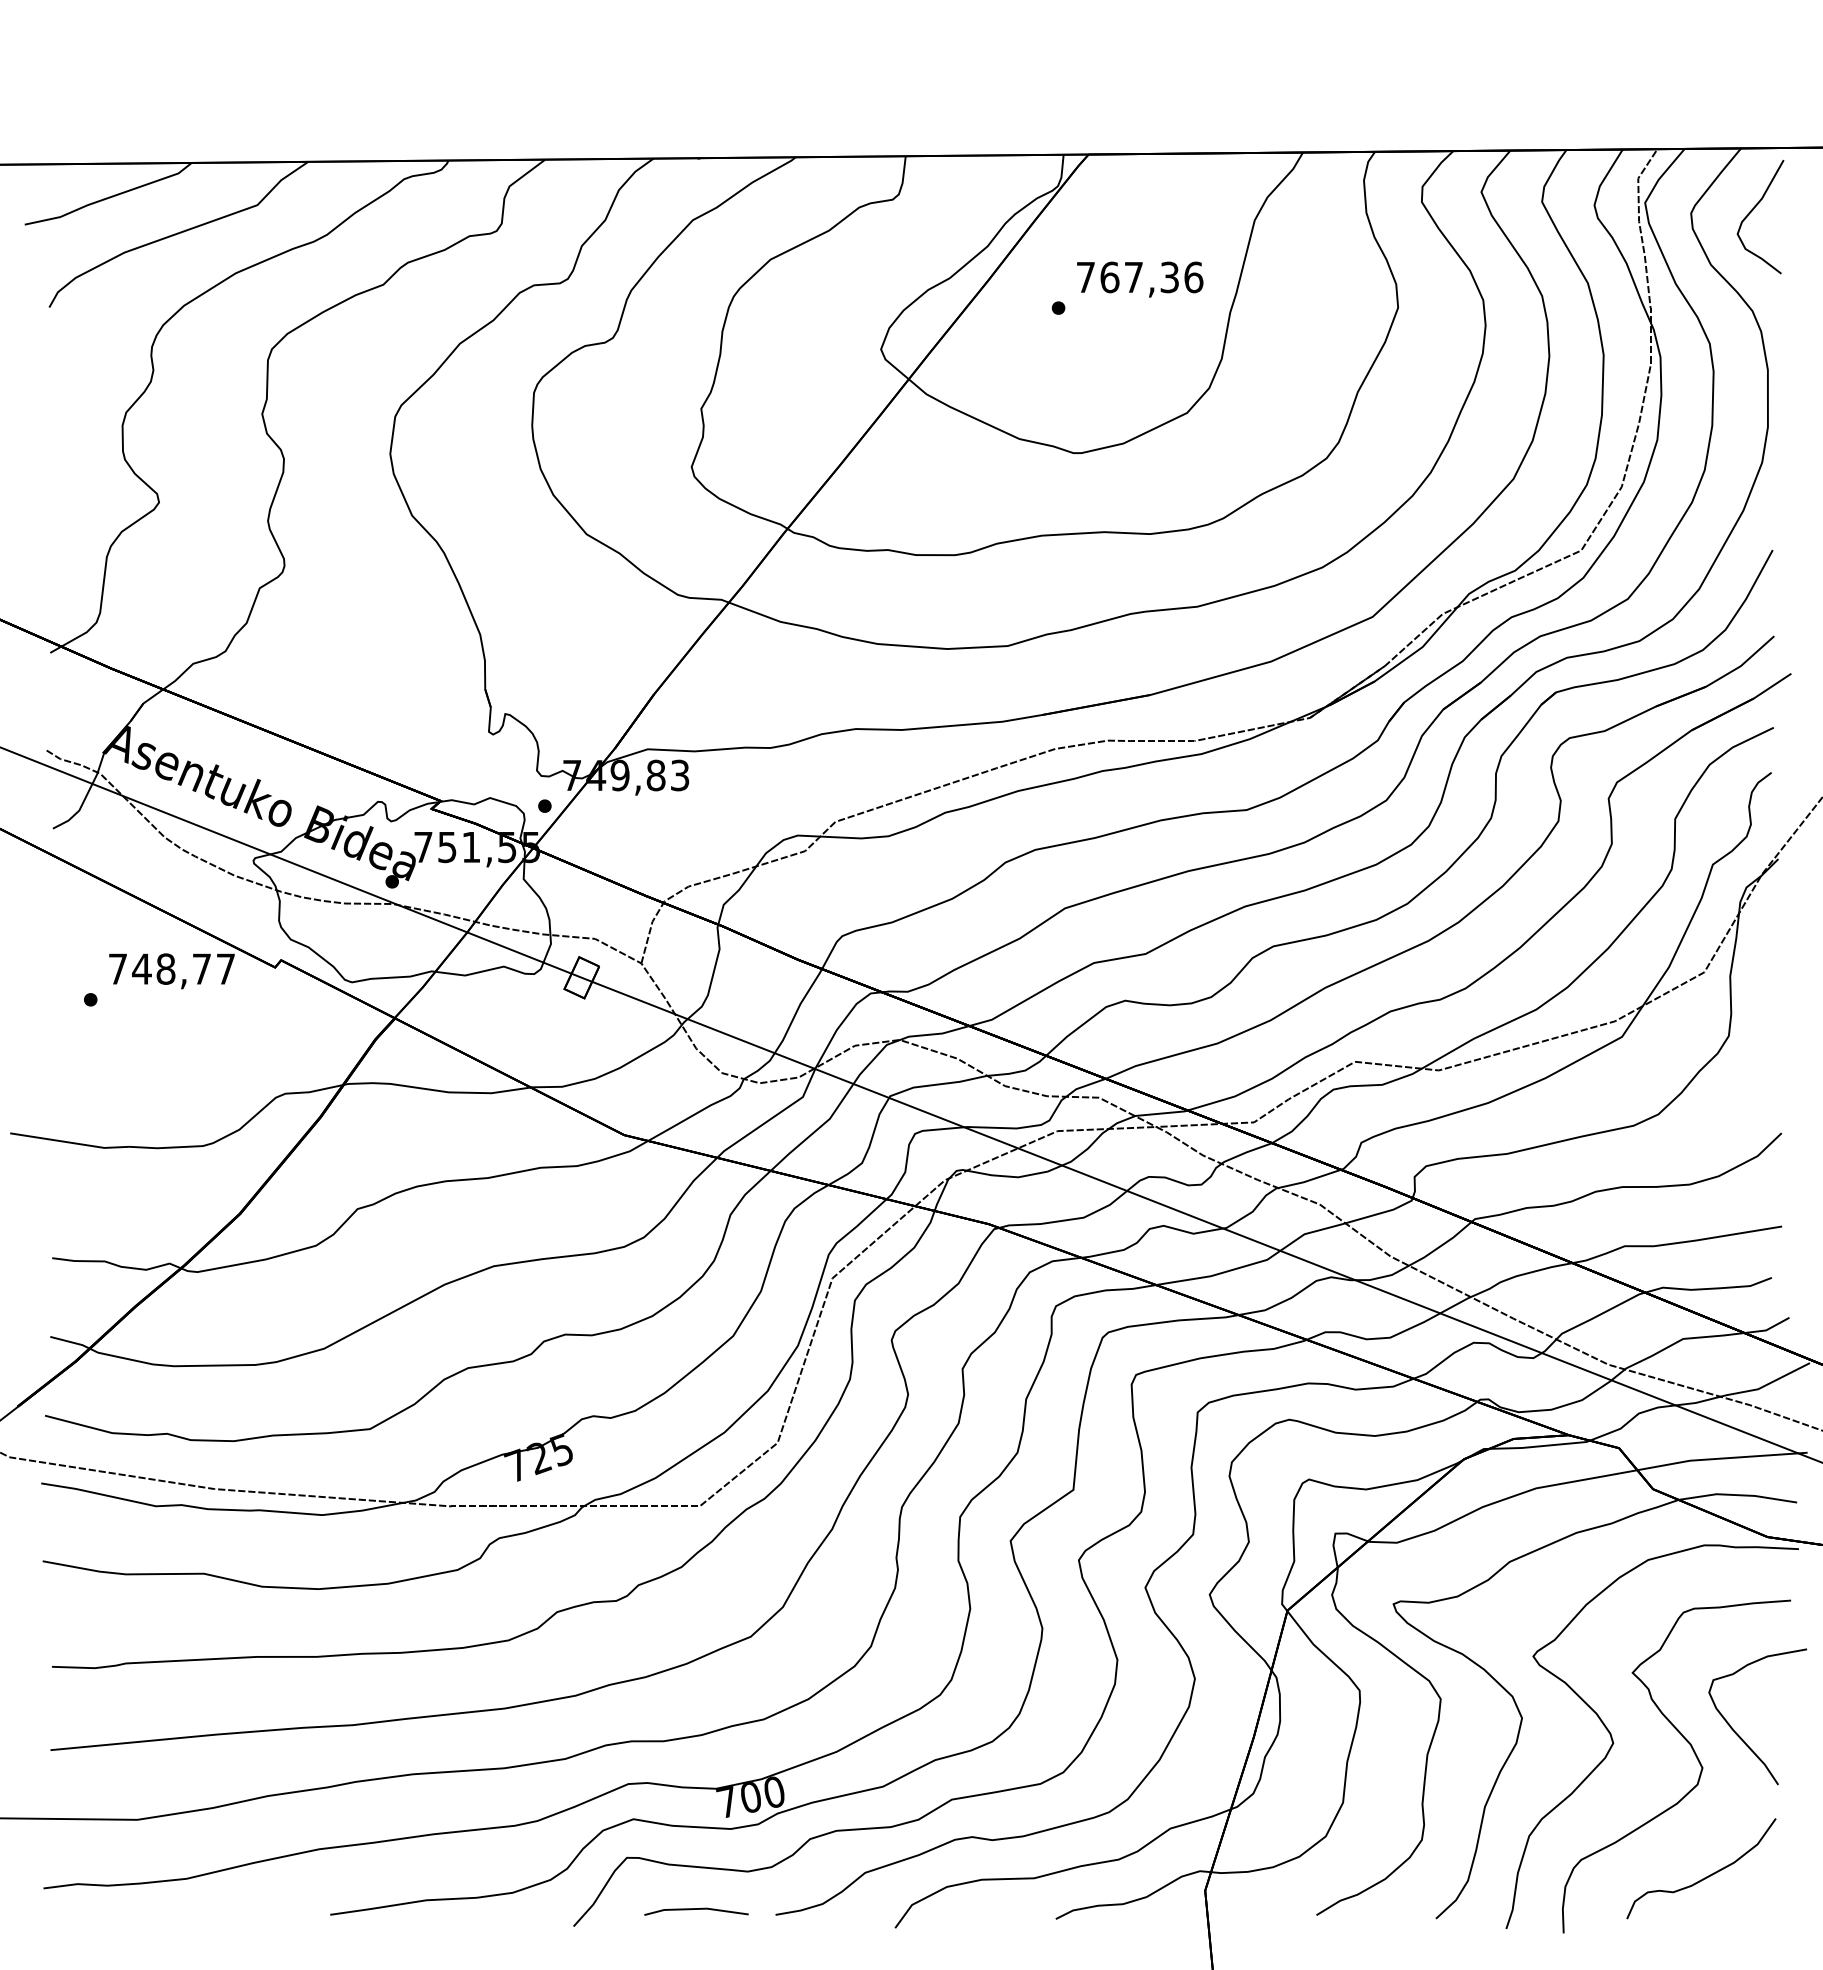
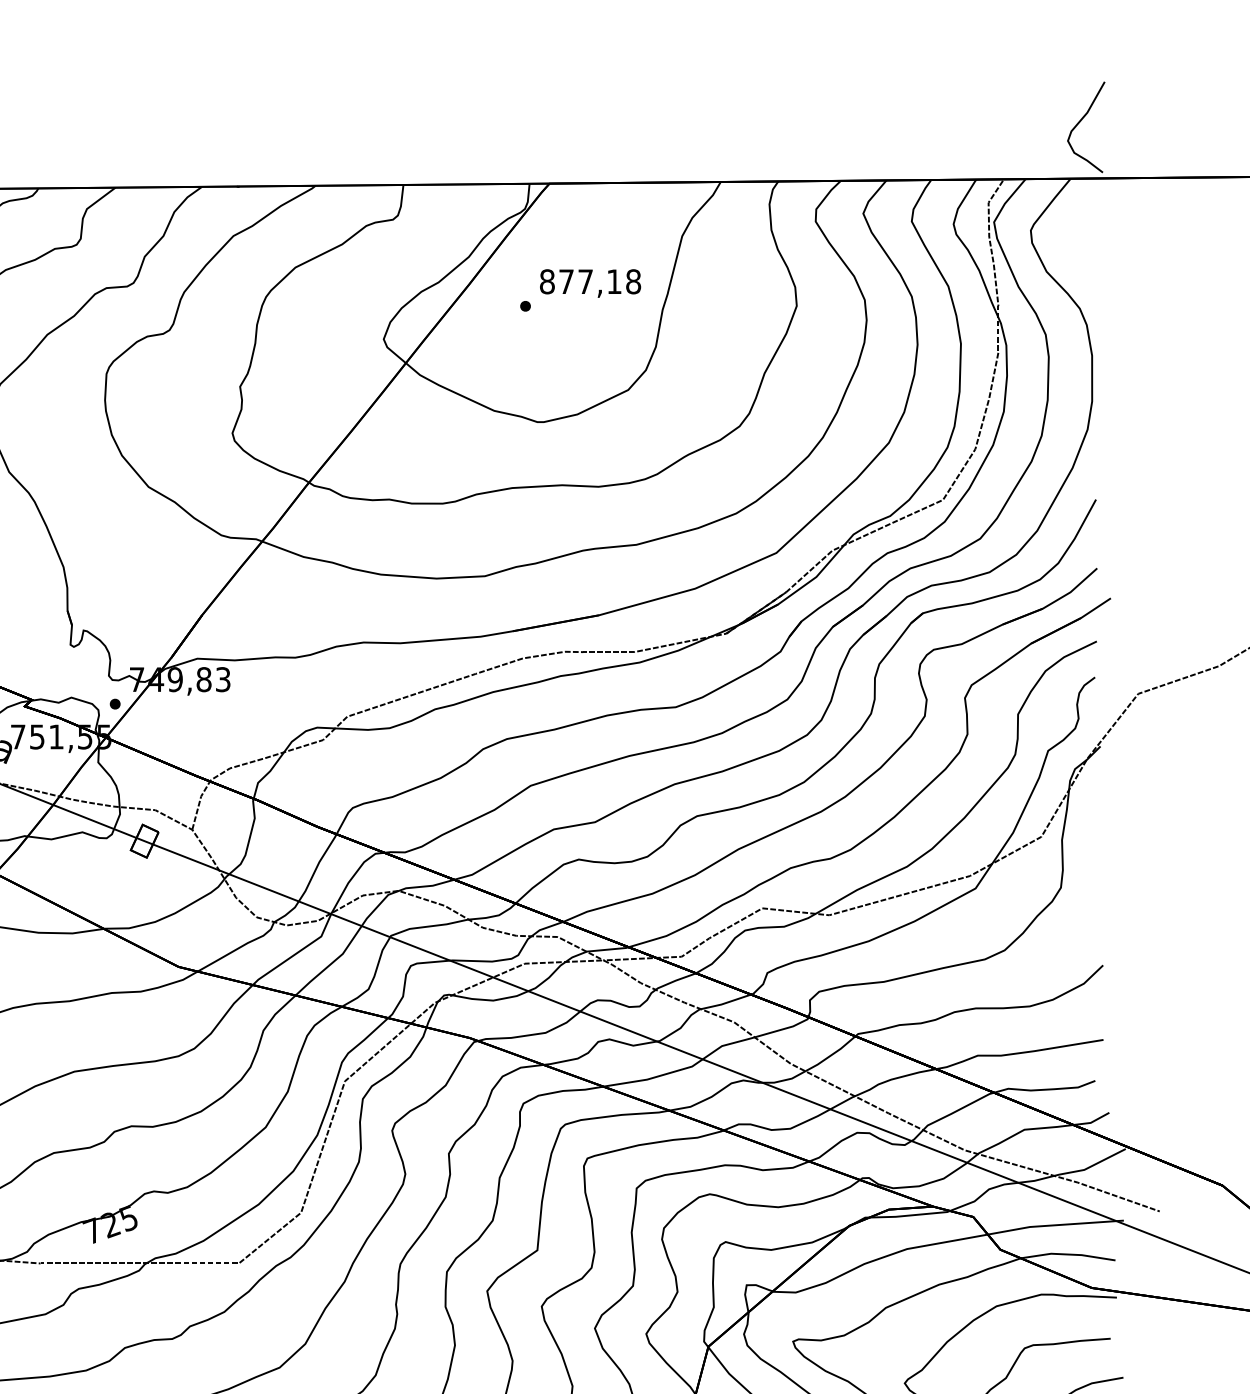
curve: (1753, 210) -> (1080, 122), moved
text: (1139, 277) -> (590, 281), 767,36 -> 877,18

